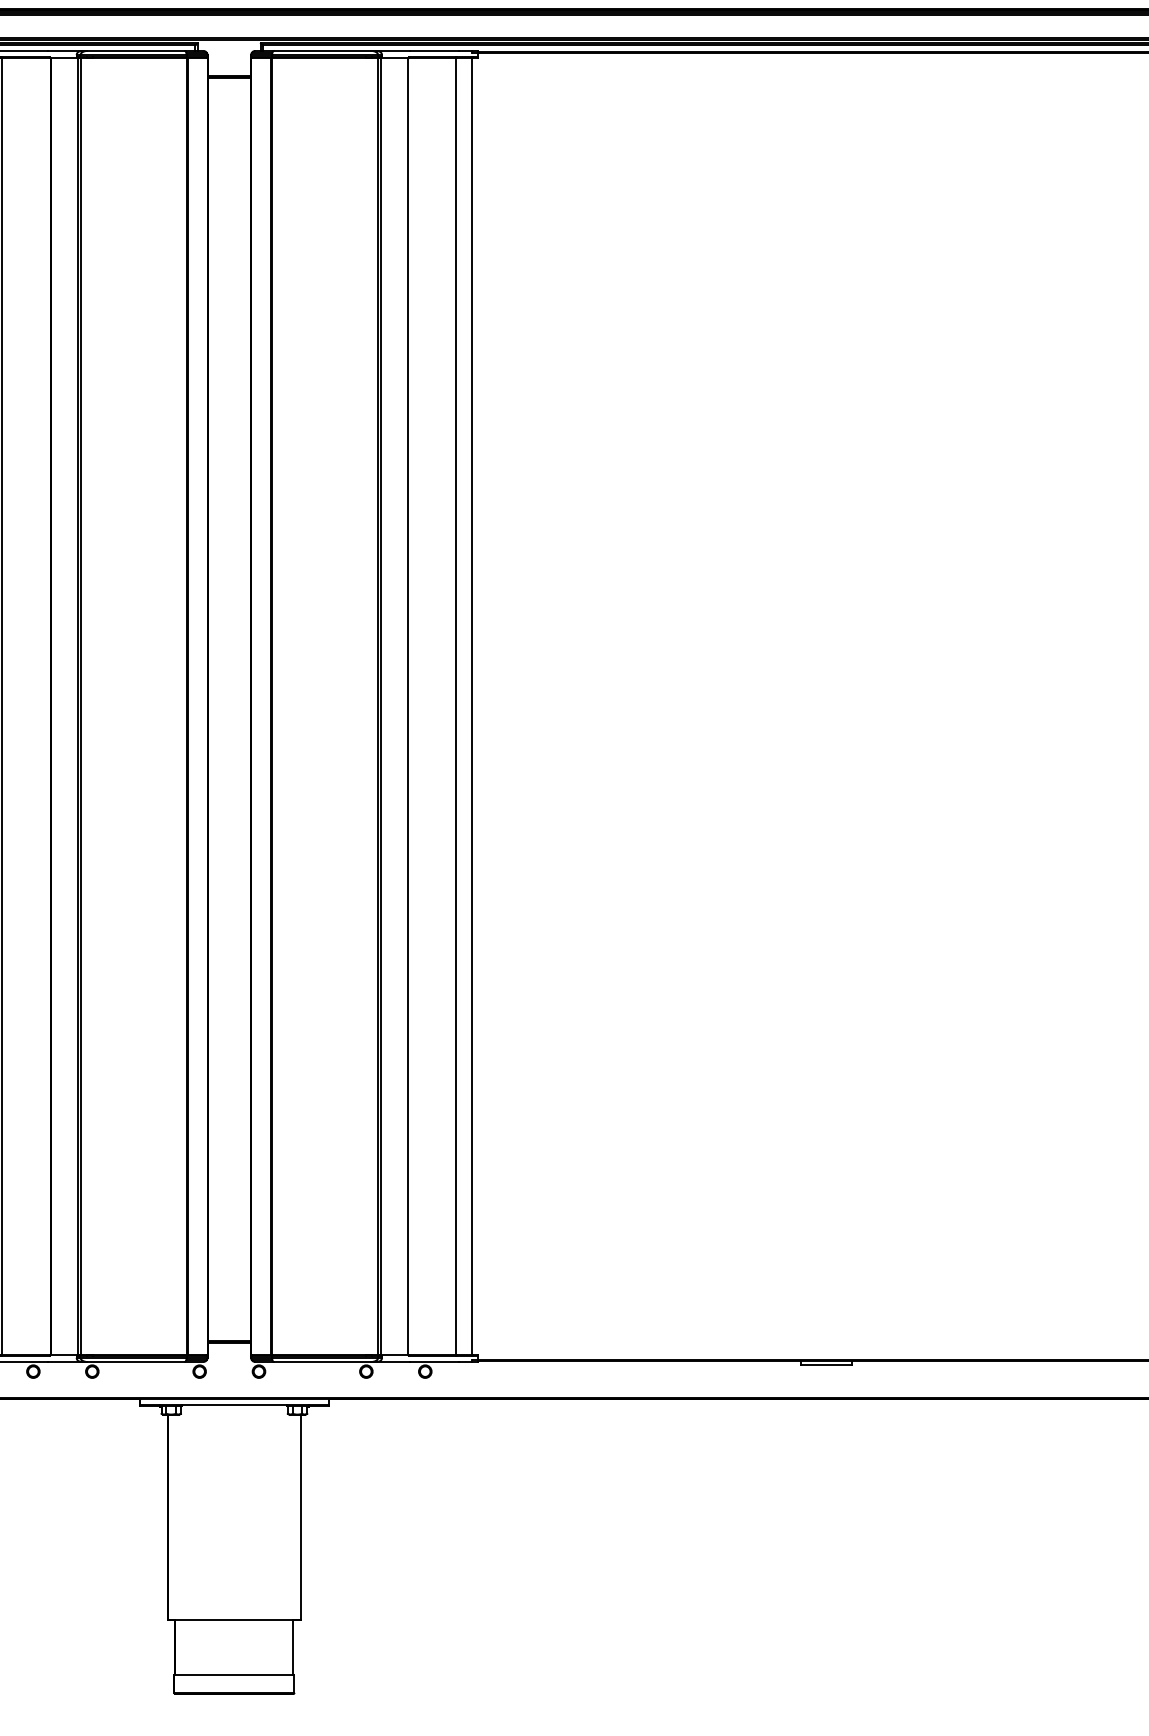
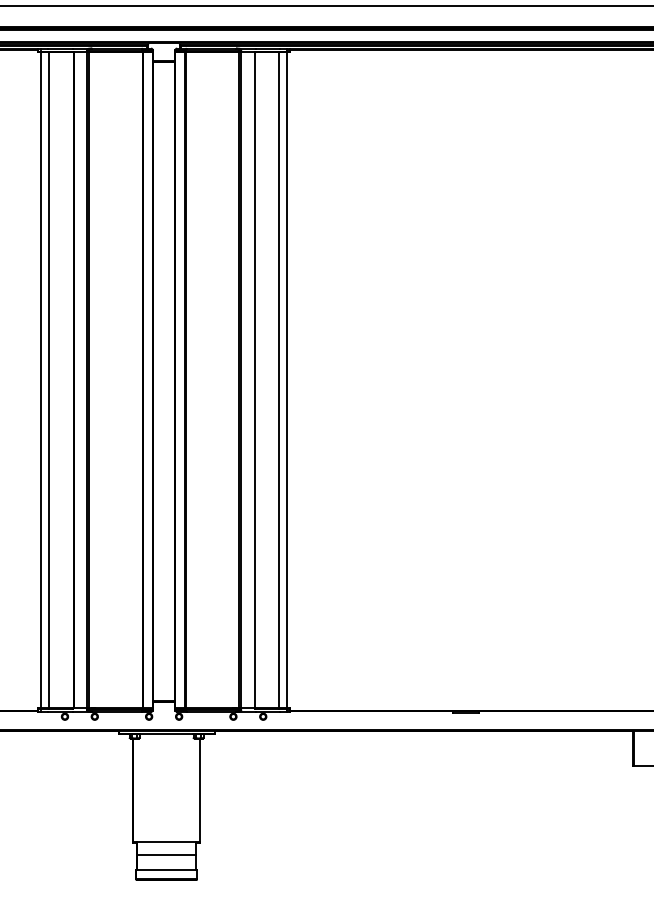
line: (234, 1643) -> (166, 854), added

